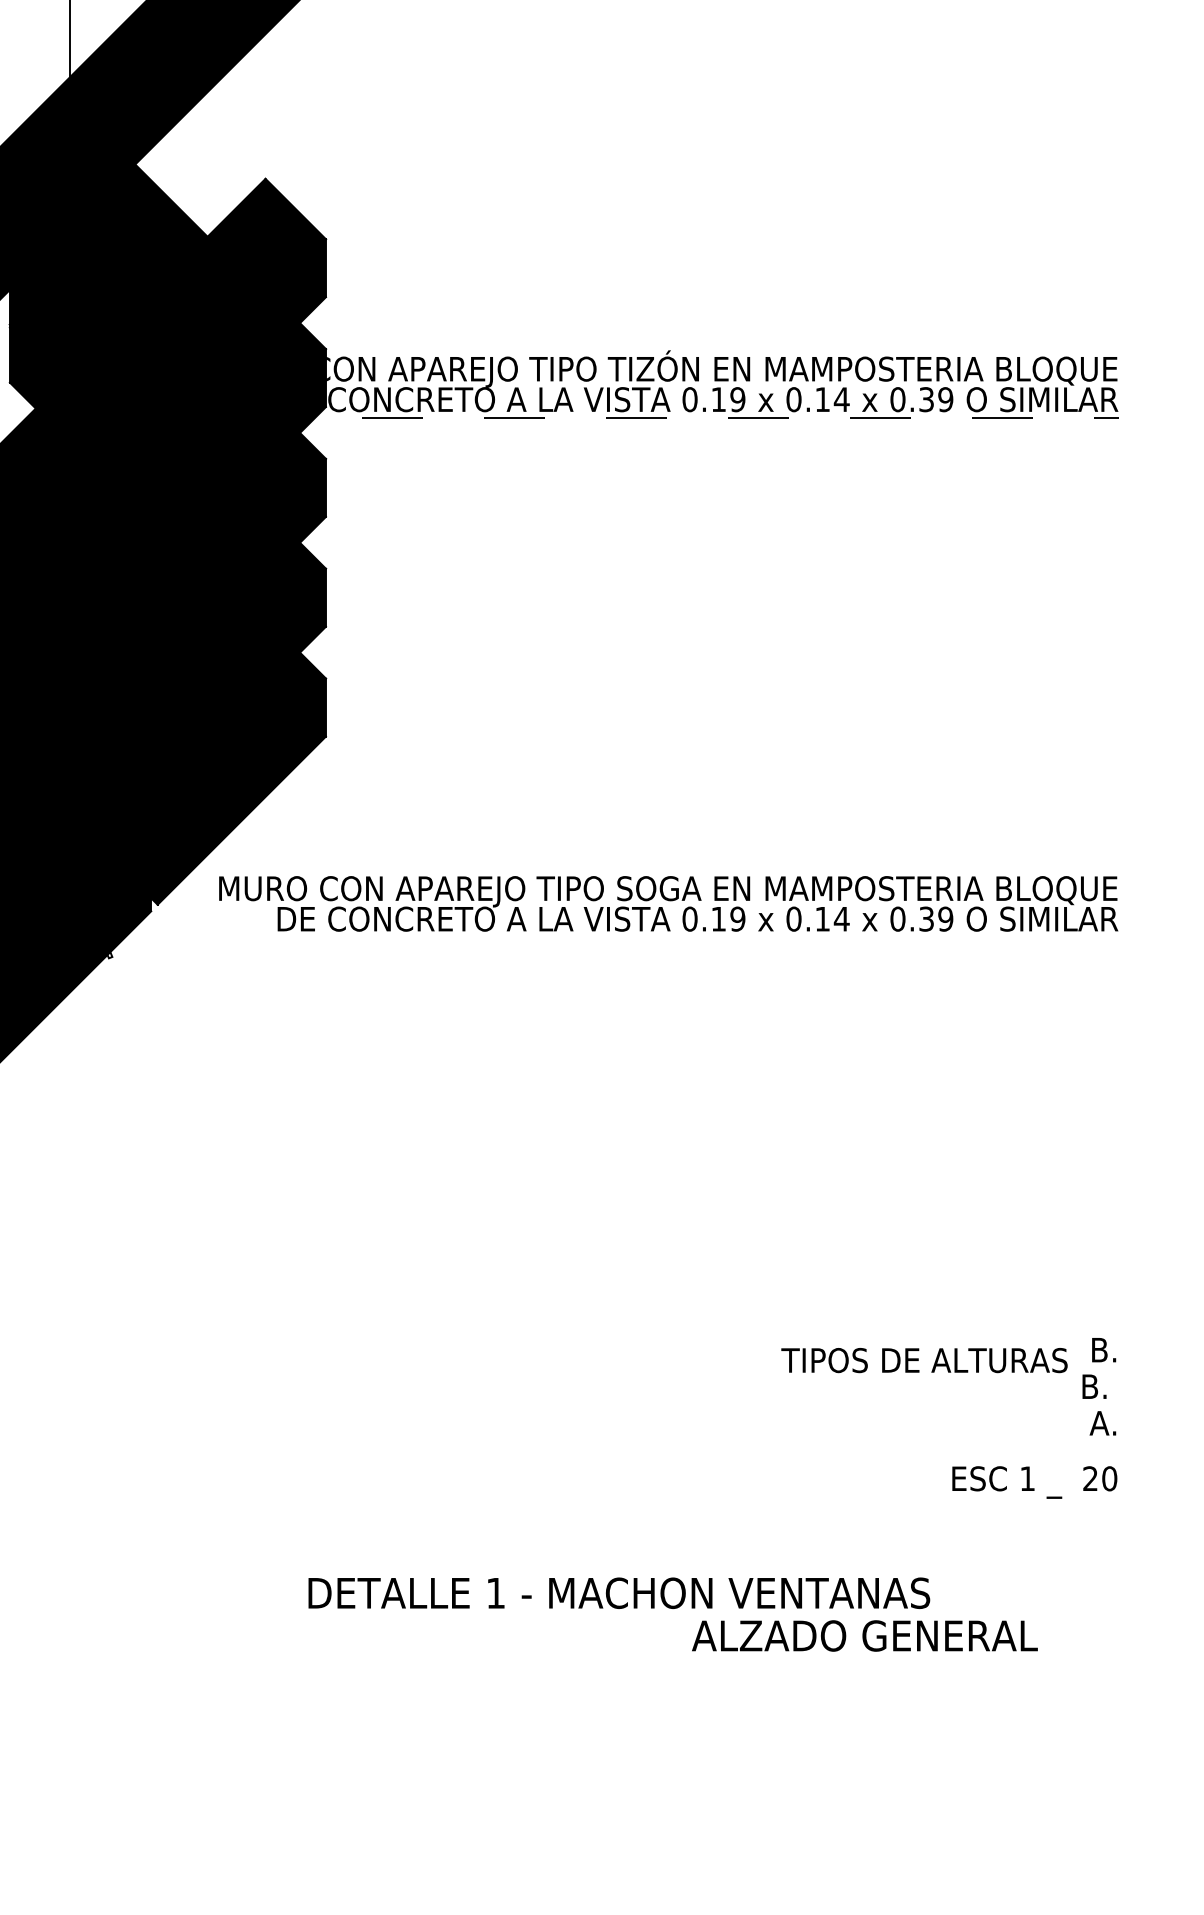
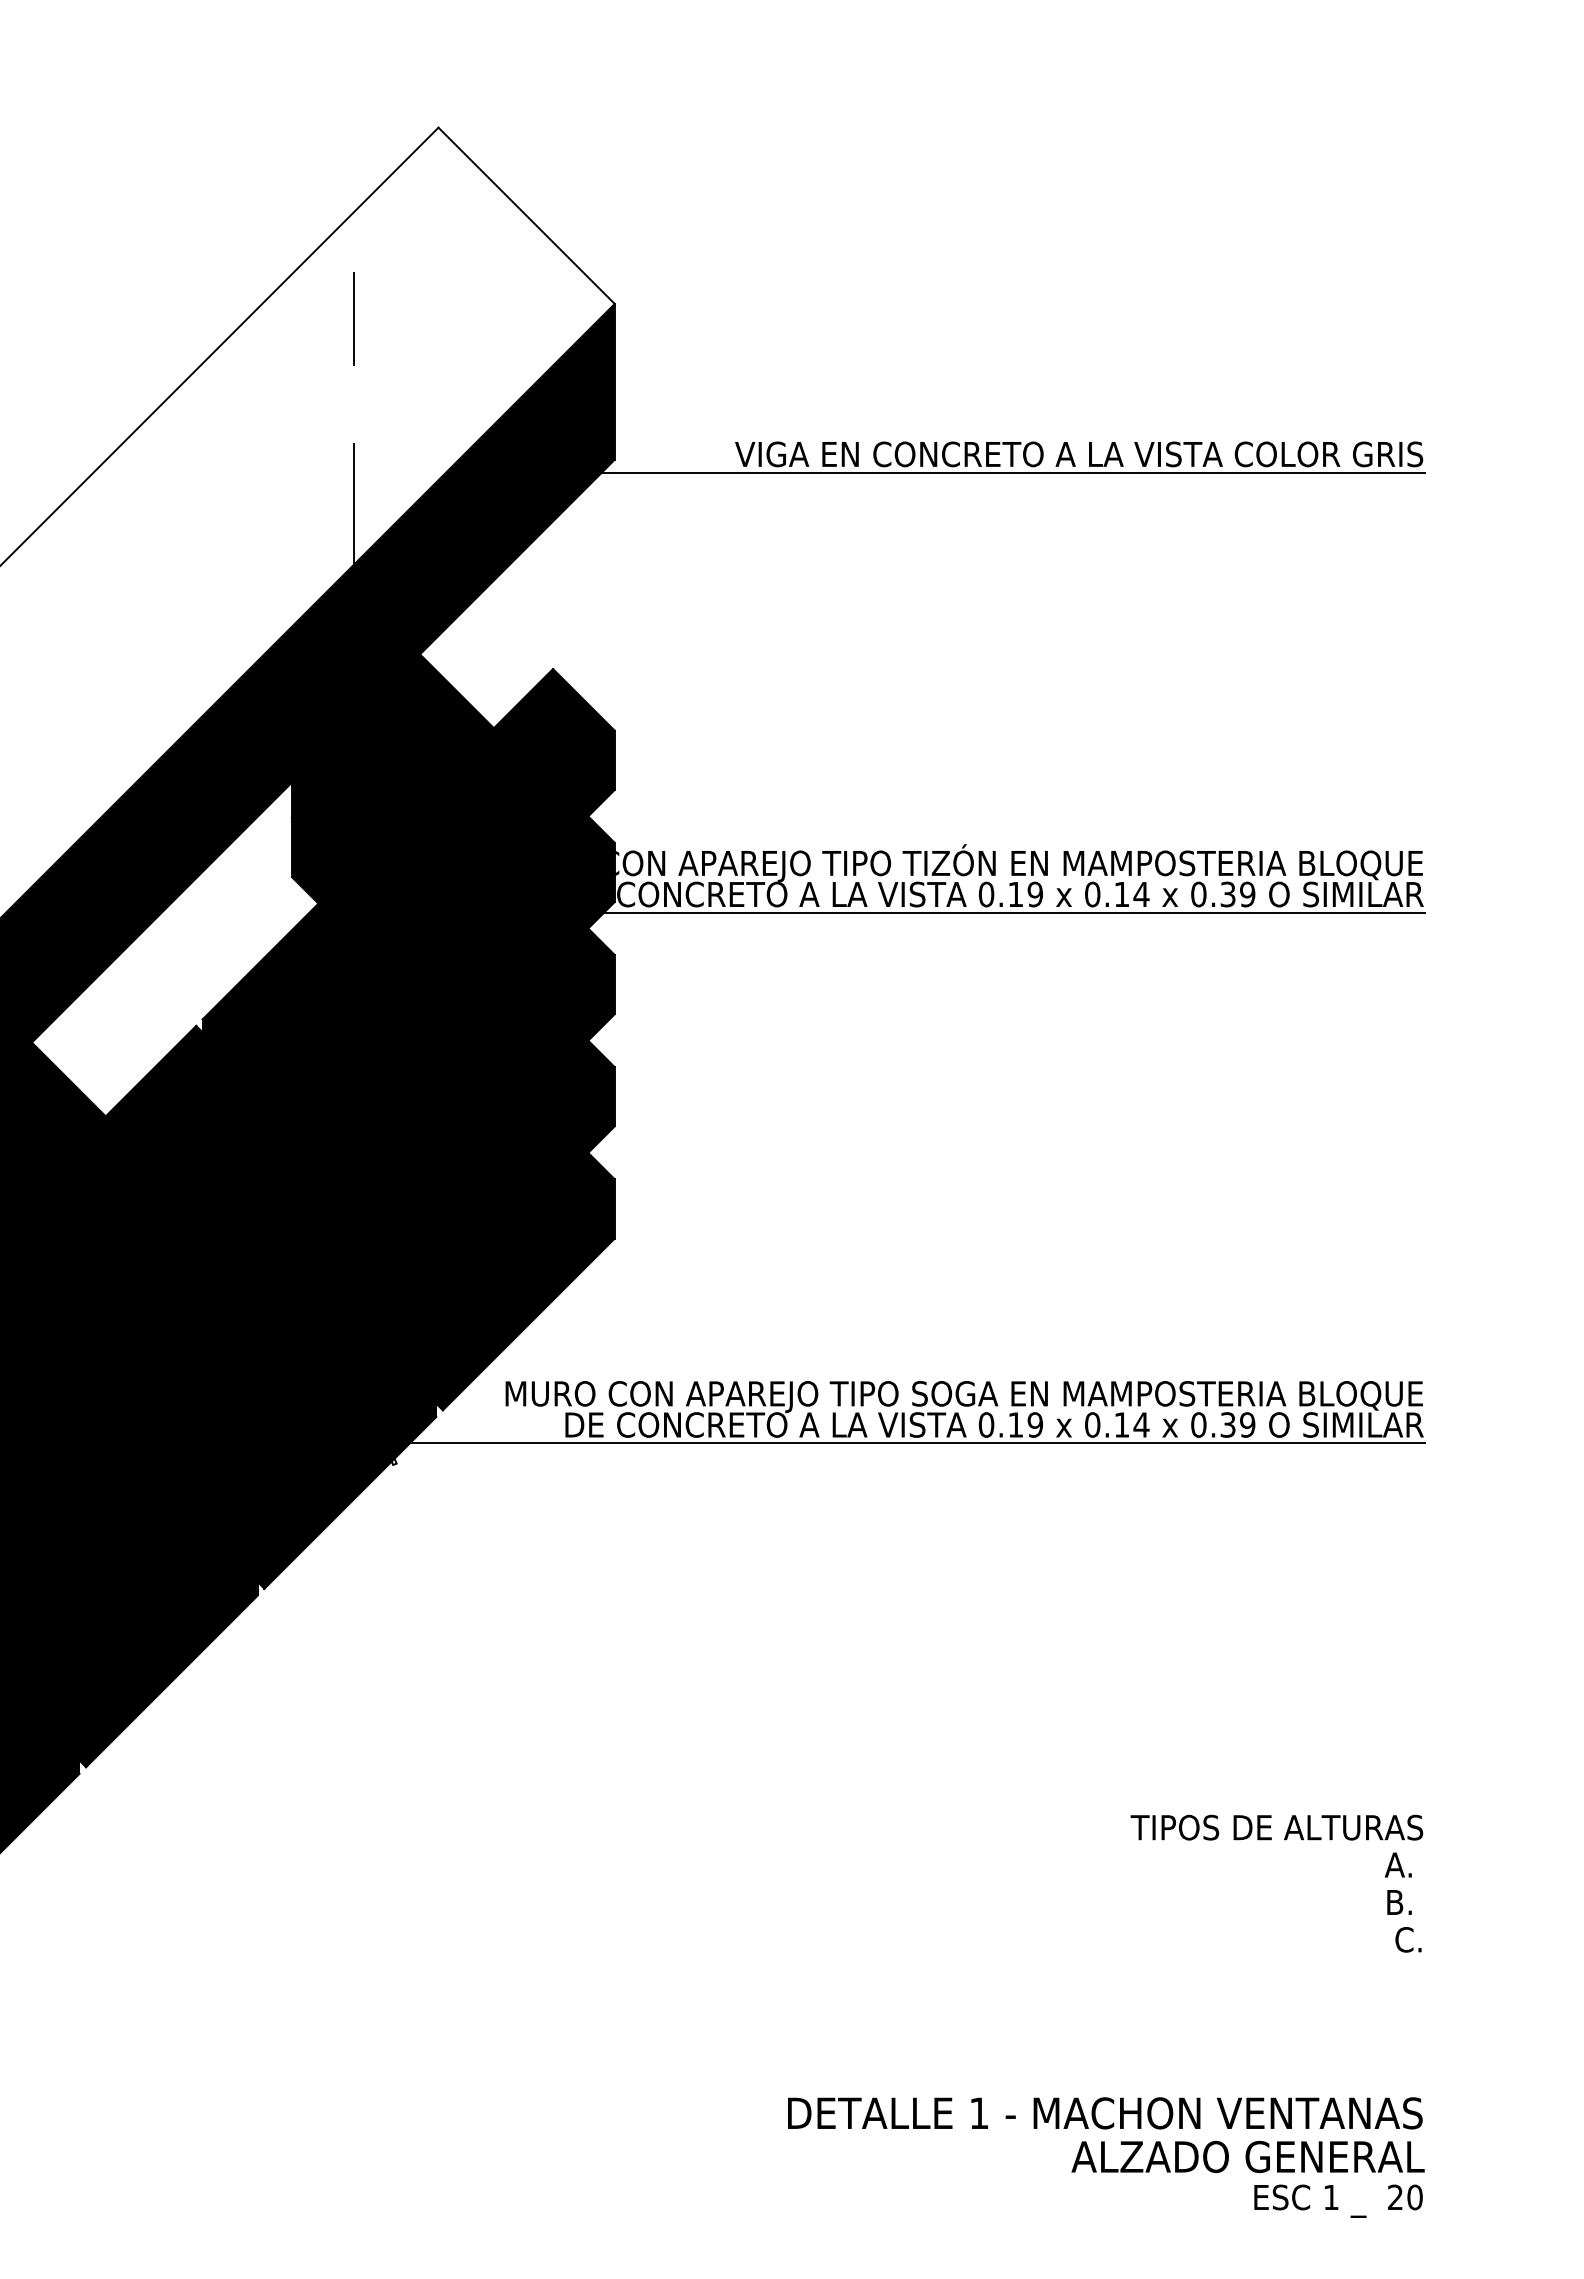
line: (680, 417) -> (976, 912), dashed -> solid
line: (609, 937) -> (904, 1443), added
text: (1097, 1349) -> (1402, 1864), B. -> A.
text: (924, 1360) -> (1276, 1827), moved
text: (1099, 1423) -> (1404, 1939), A. -> C.
text: (1034, 1481) -> (1338, 2200), moved
text: (619, 1593) -> (1105, 2113), moved
text: (864, 1635) -> (1247, 2156), moved

